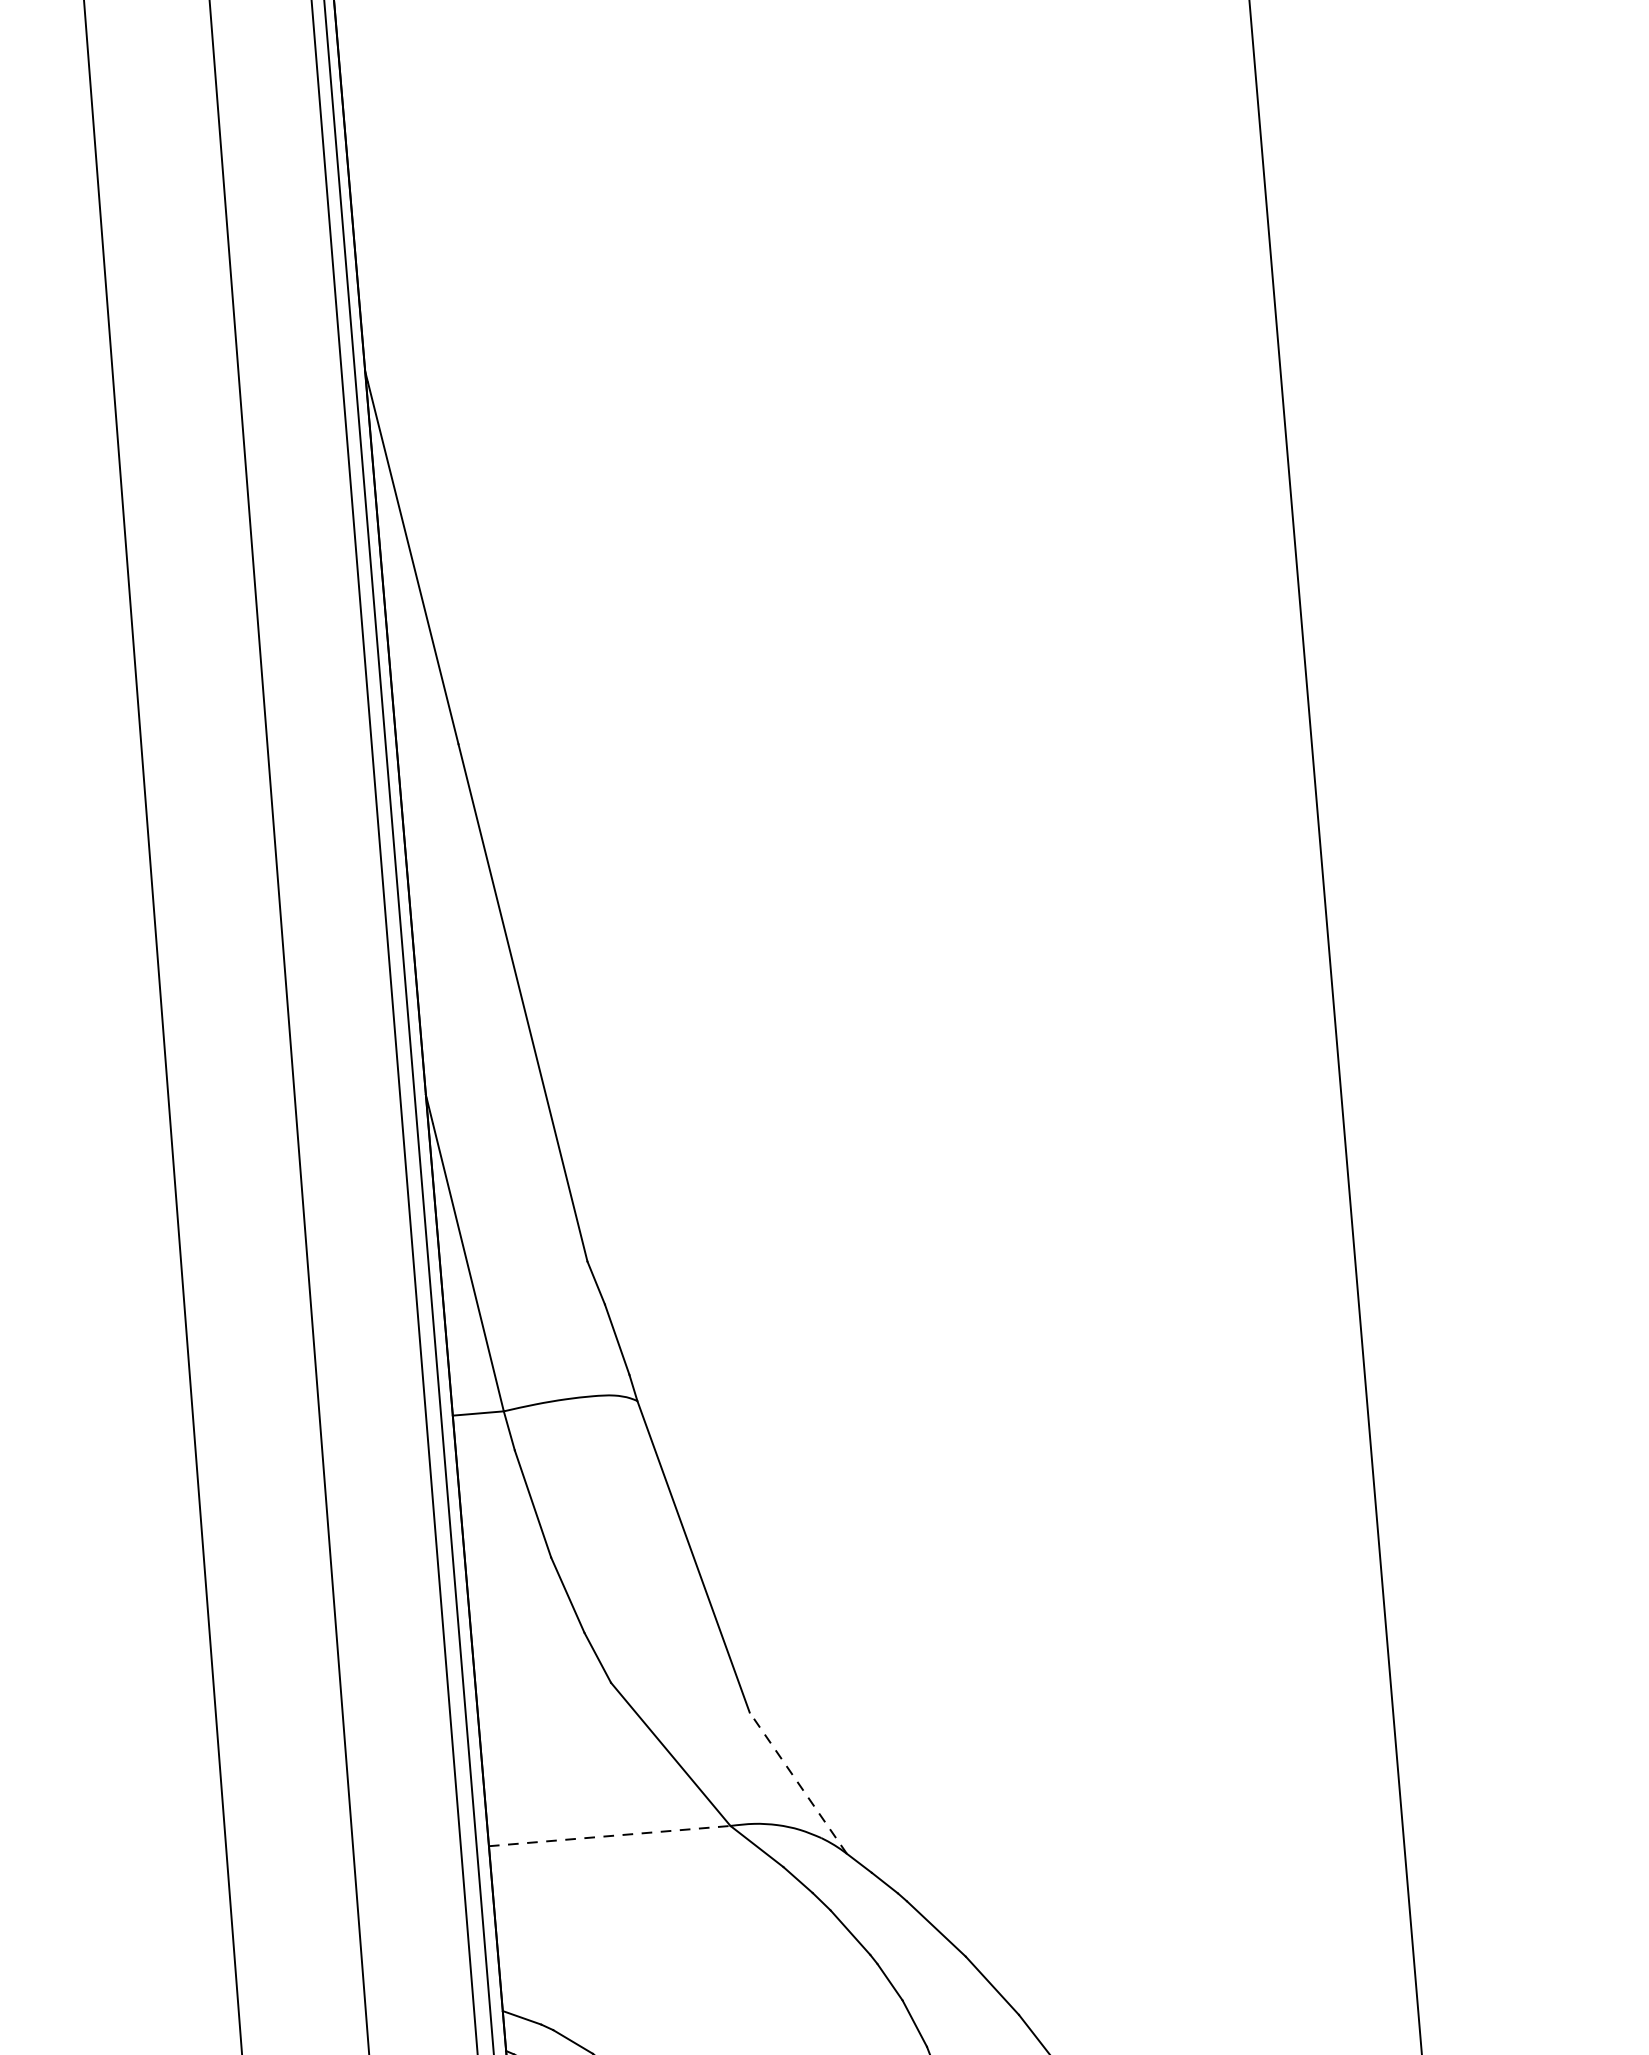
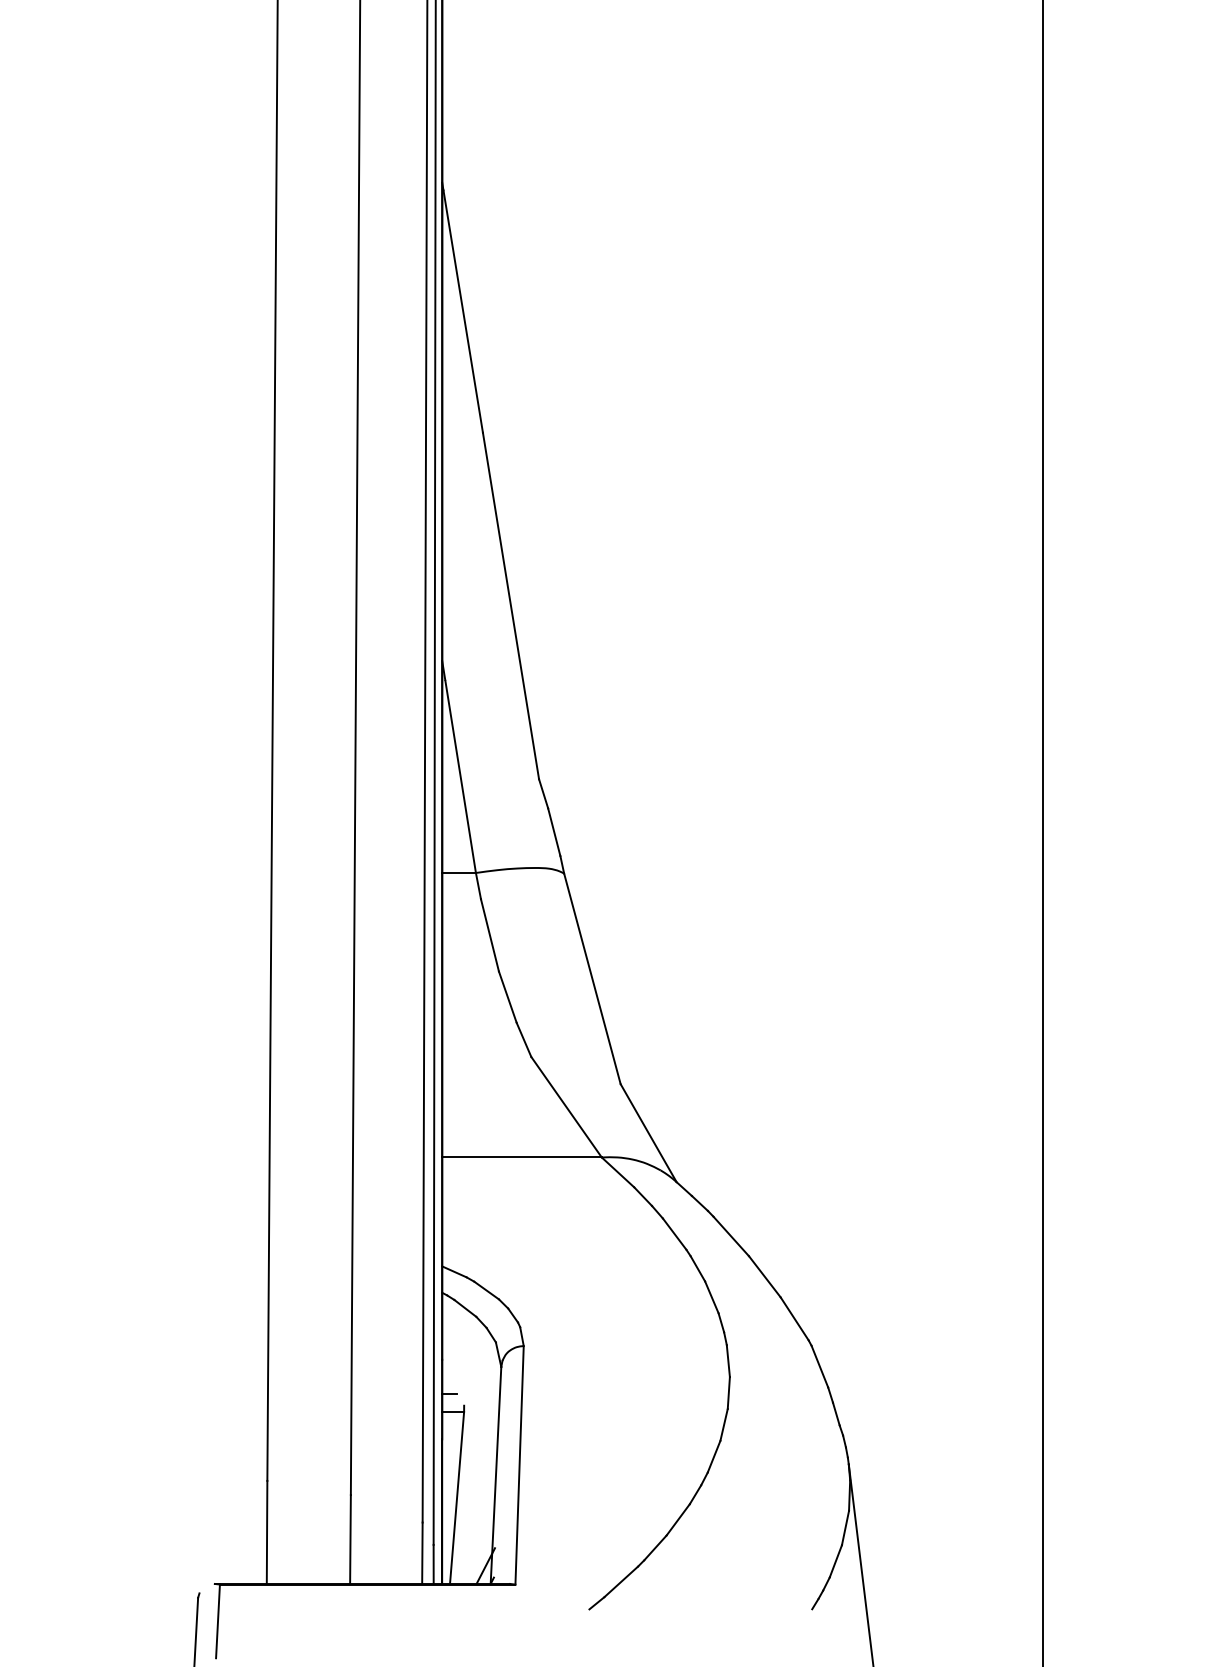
line: (797, 1782) -> (648, 1132), dashed -> solid
line: (610, 1836) -> (522, 1157), dashed -> solid

